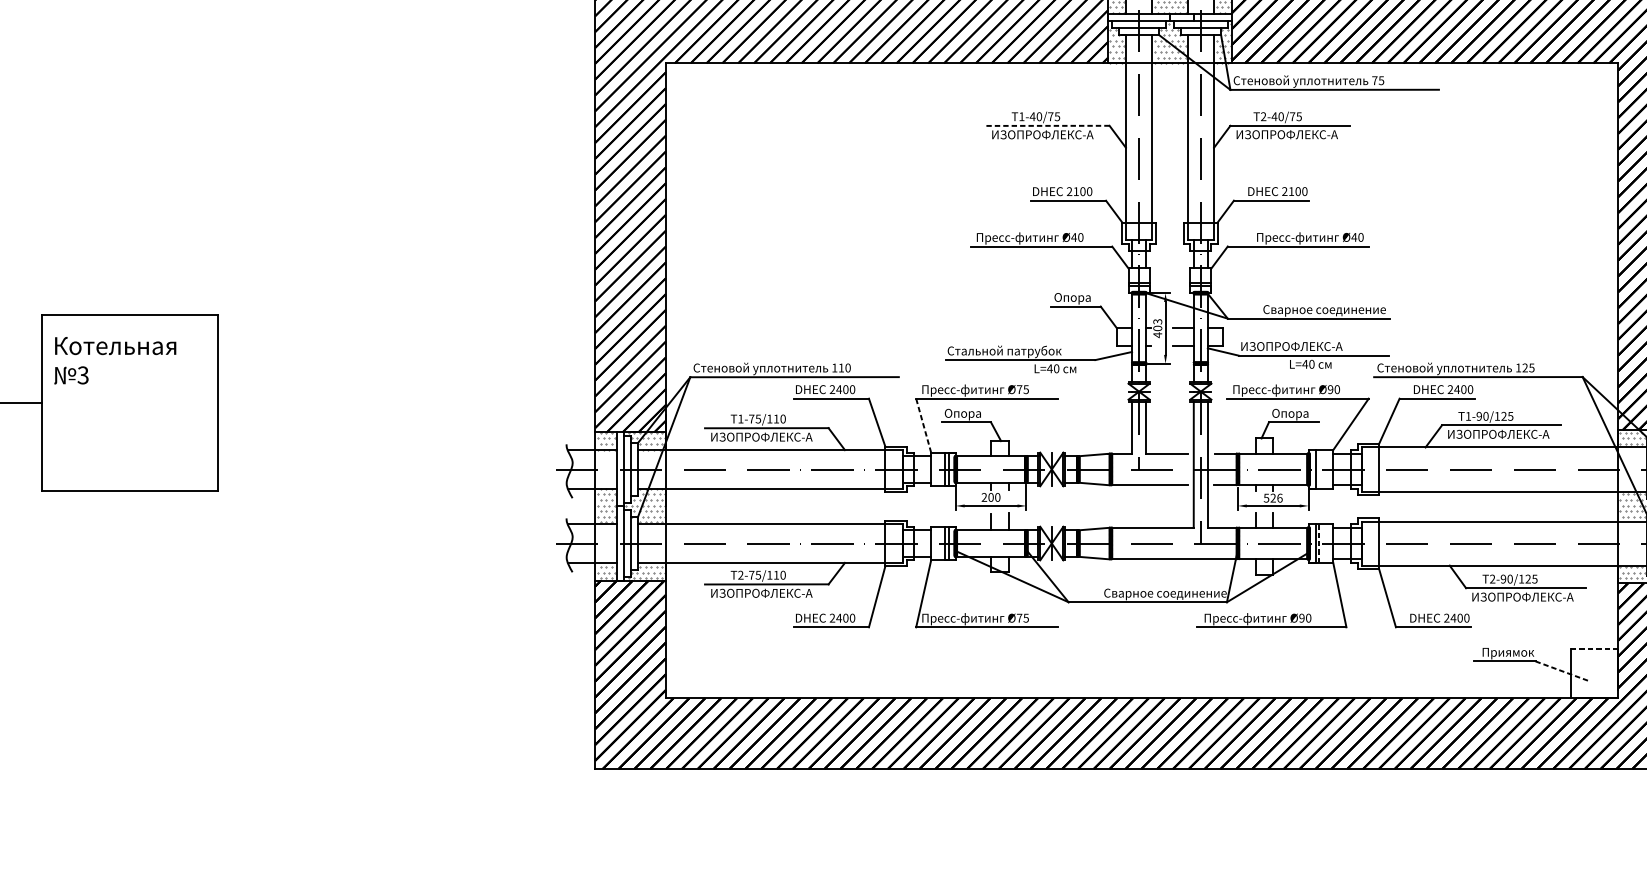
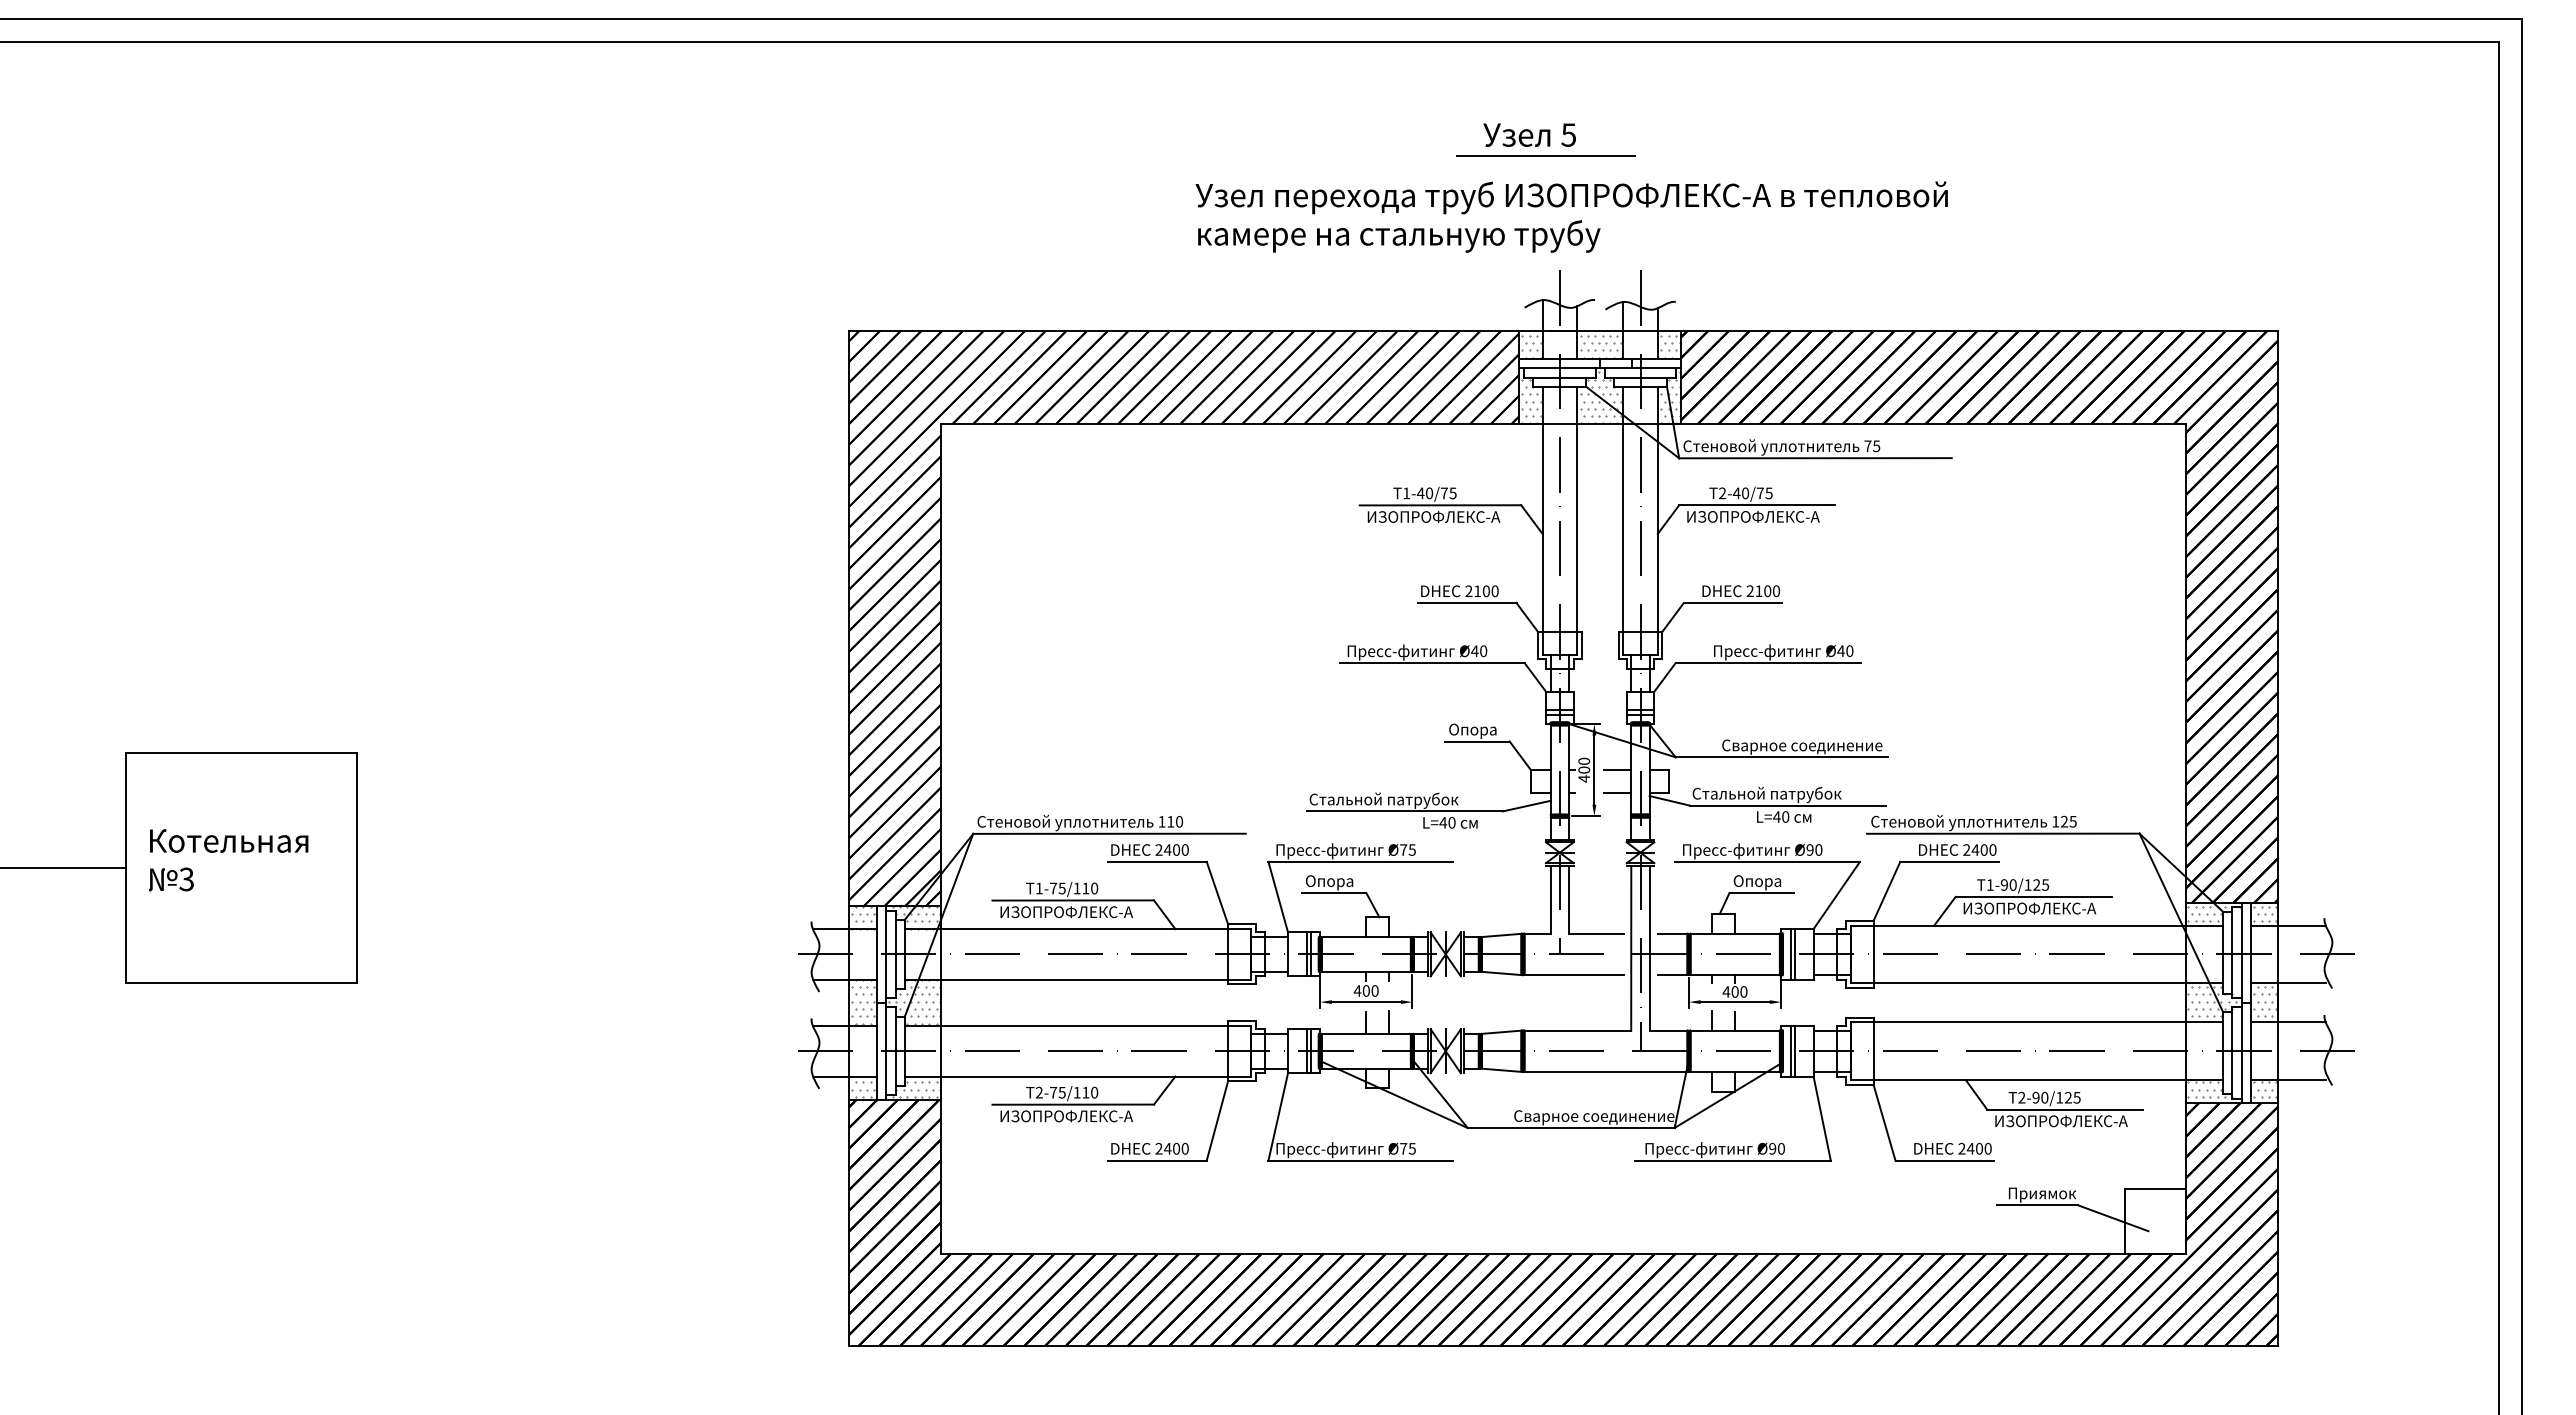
line: (1047, 126) -> (1440, 505), dashed -> solid
text: (1157, 321) -> (1583, 760), 403 -> 400
text: (1297, 347) -> (1766, 794), ИЗОПРОФЛЕКС-А -> Стальной патрубок
text: (115, 360) -> (228, 860), moved
line: (923, 425) -> (1278, 897), dashed -> solid
line: (1319, 469) -> (1795, 954), added
text: (984, 497) -> (1357, 990), 200 -> 400
text: (1272, 497) -> (1734, 991), 526 -> 400
line: (1319, 543) -> (1795, 1051), dashed -> solid
line: (1594, 648) -> (2155, 1188), dashed -> solid
line: (1562, 671) -> (2113, 1218), dashed -> solid

